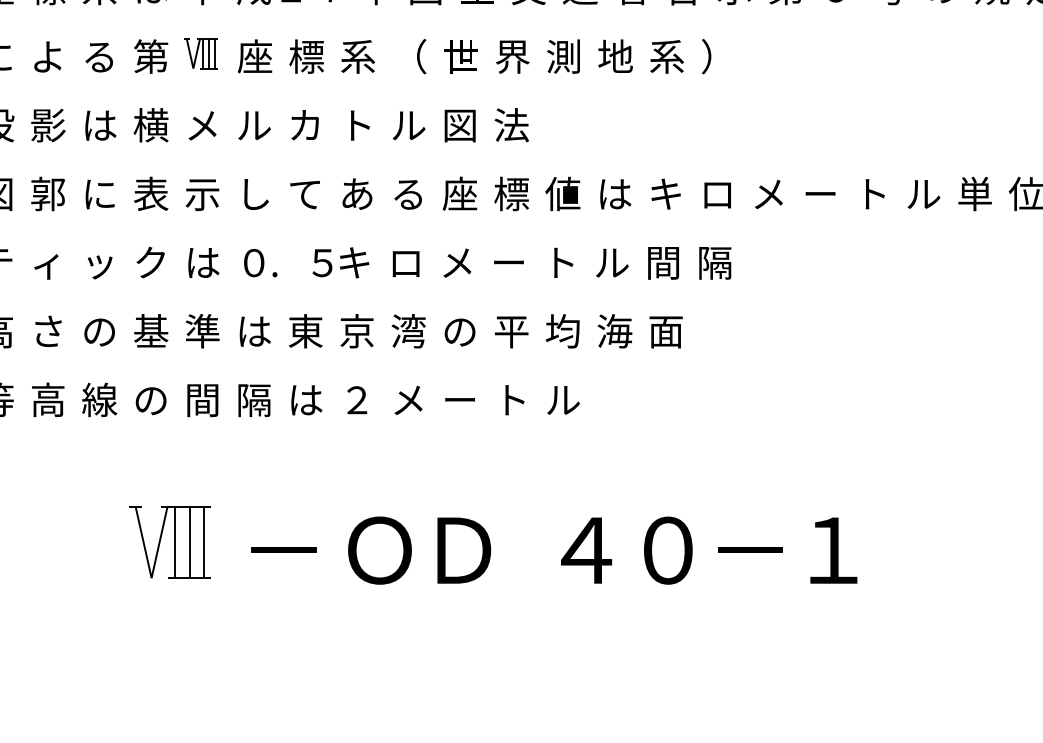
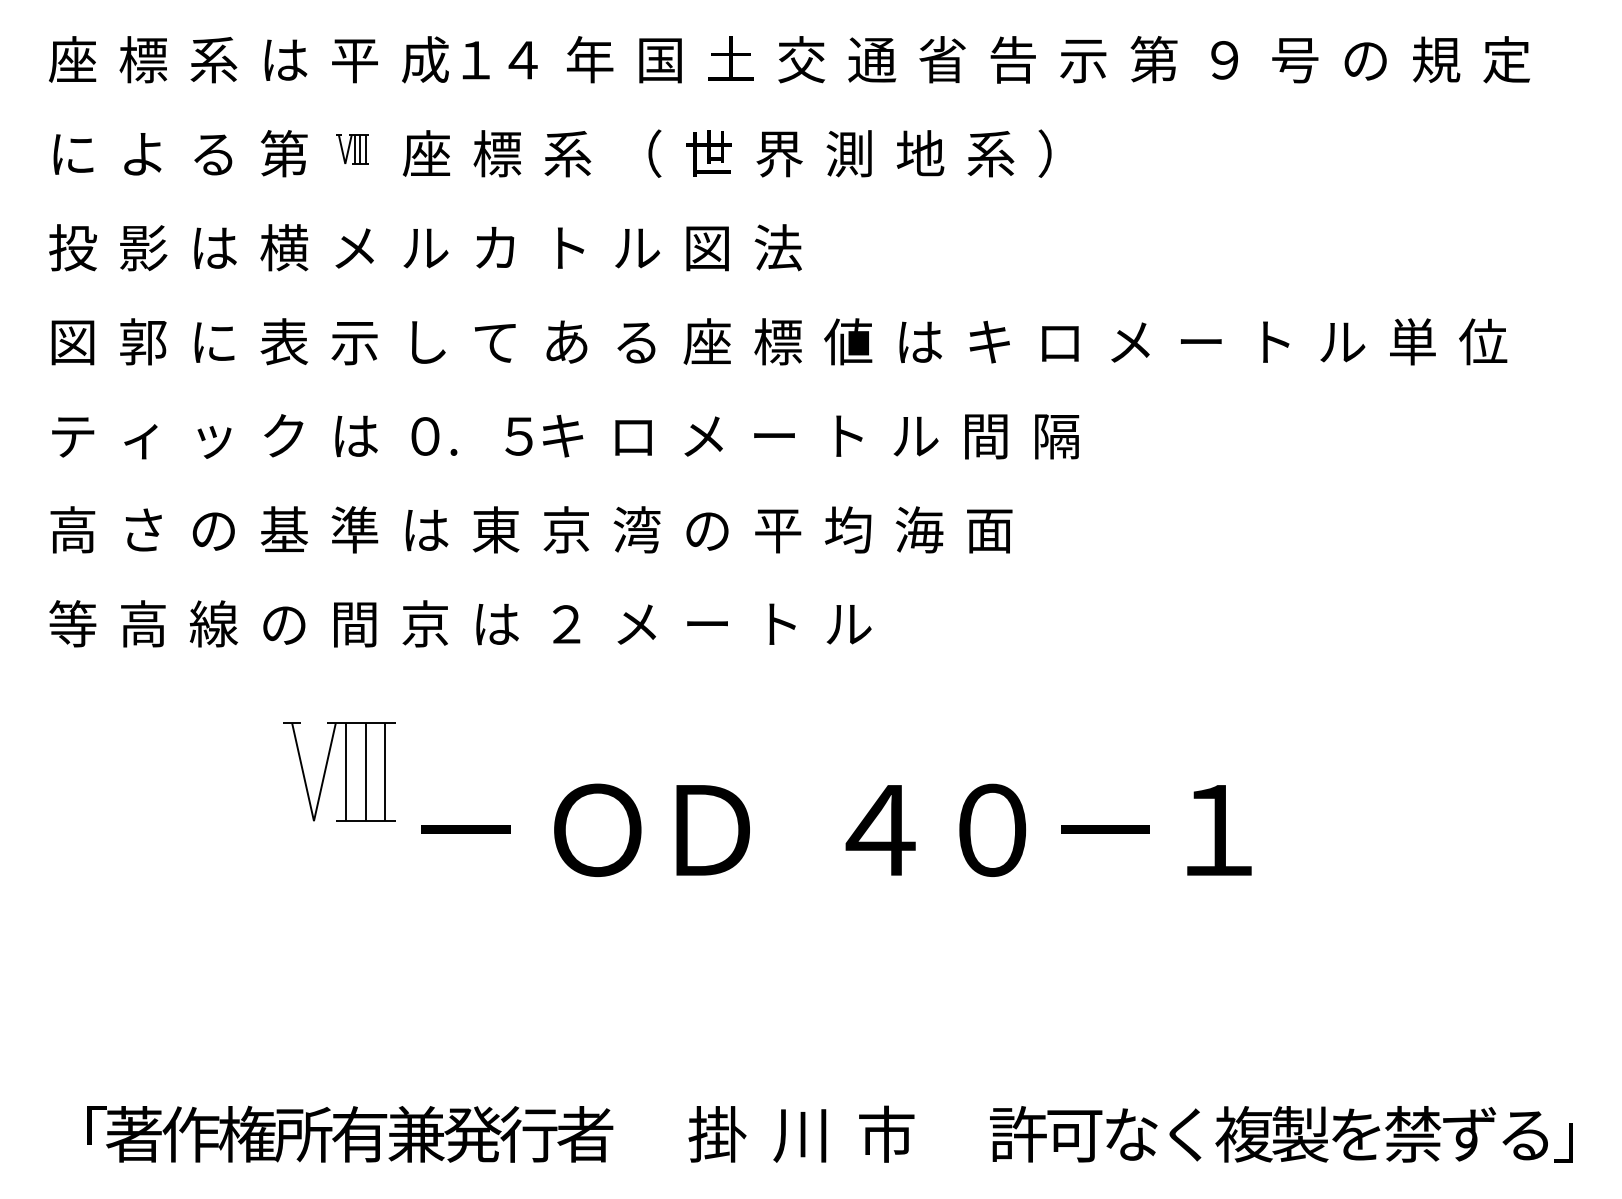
part: (200, 53) -> (352, 149), size x0.7
text: (253, 399) -> (424, 623), 隔 -> 京
part: (170, 541) -> (339, 771), moved

